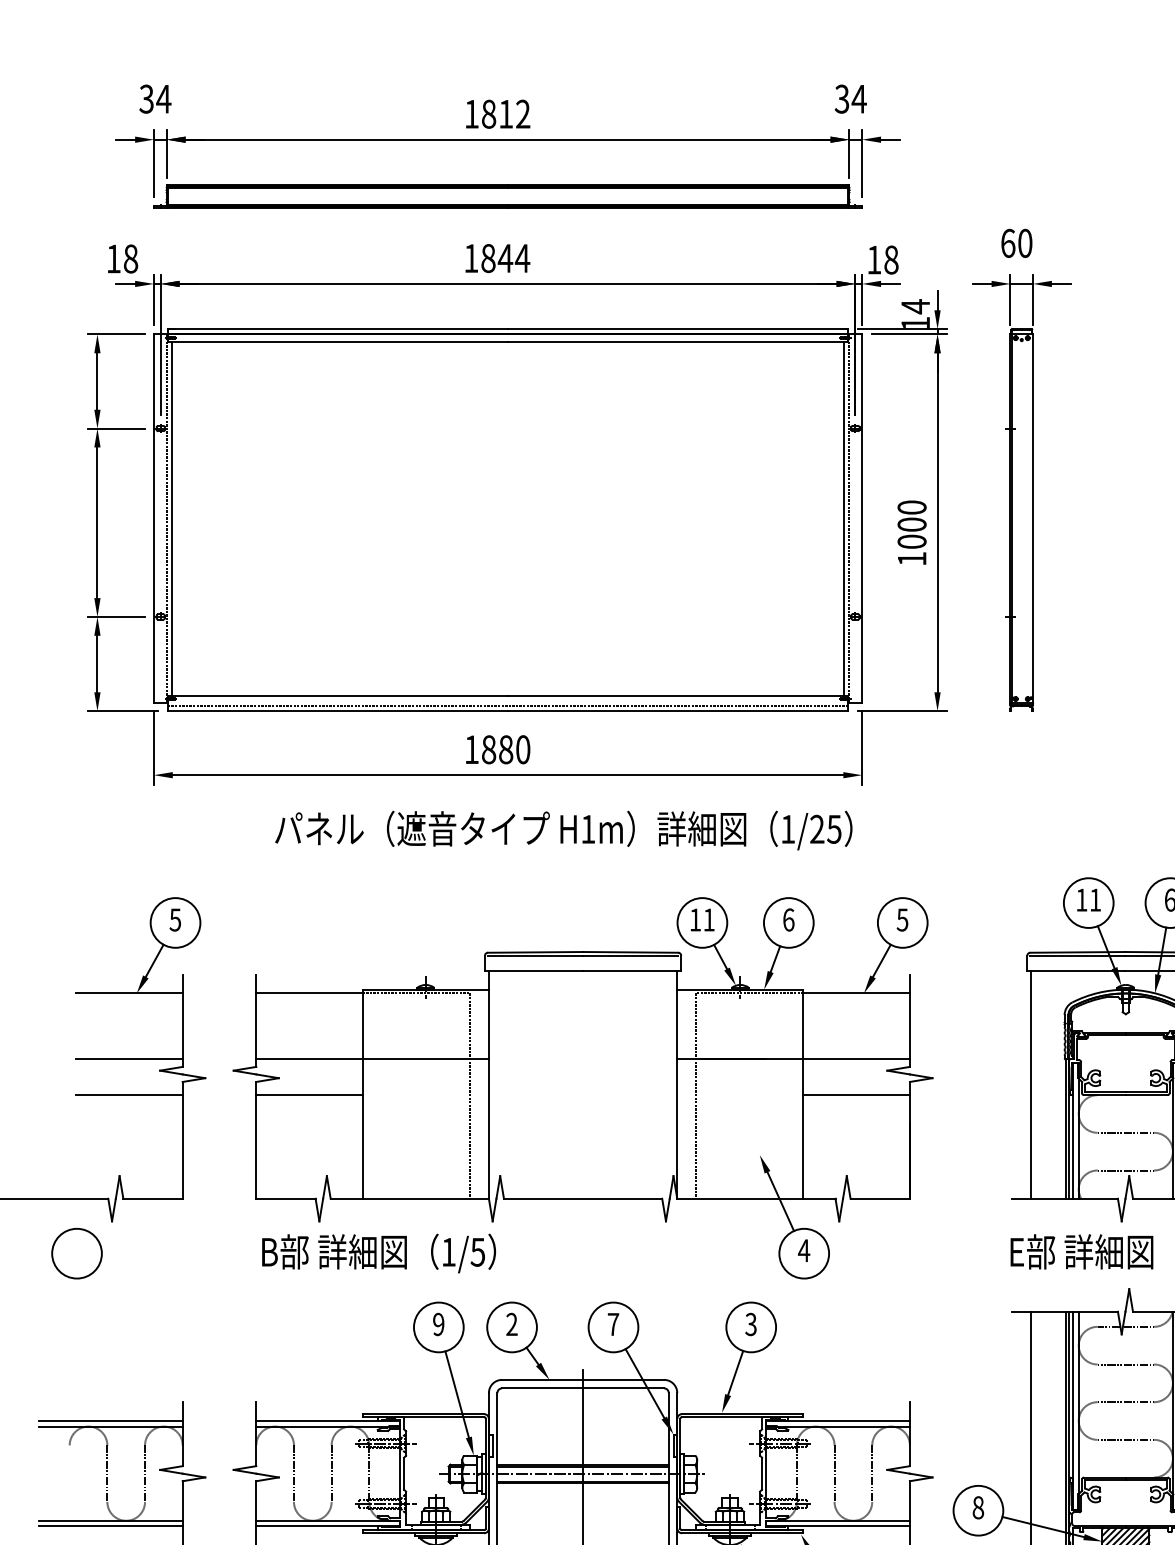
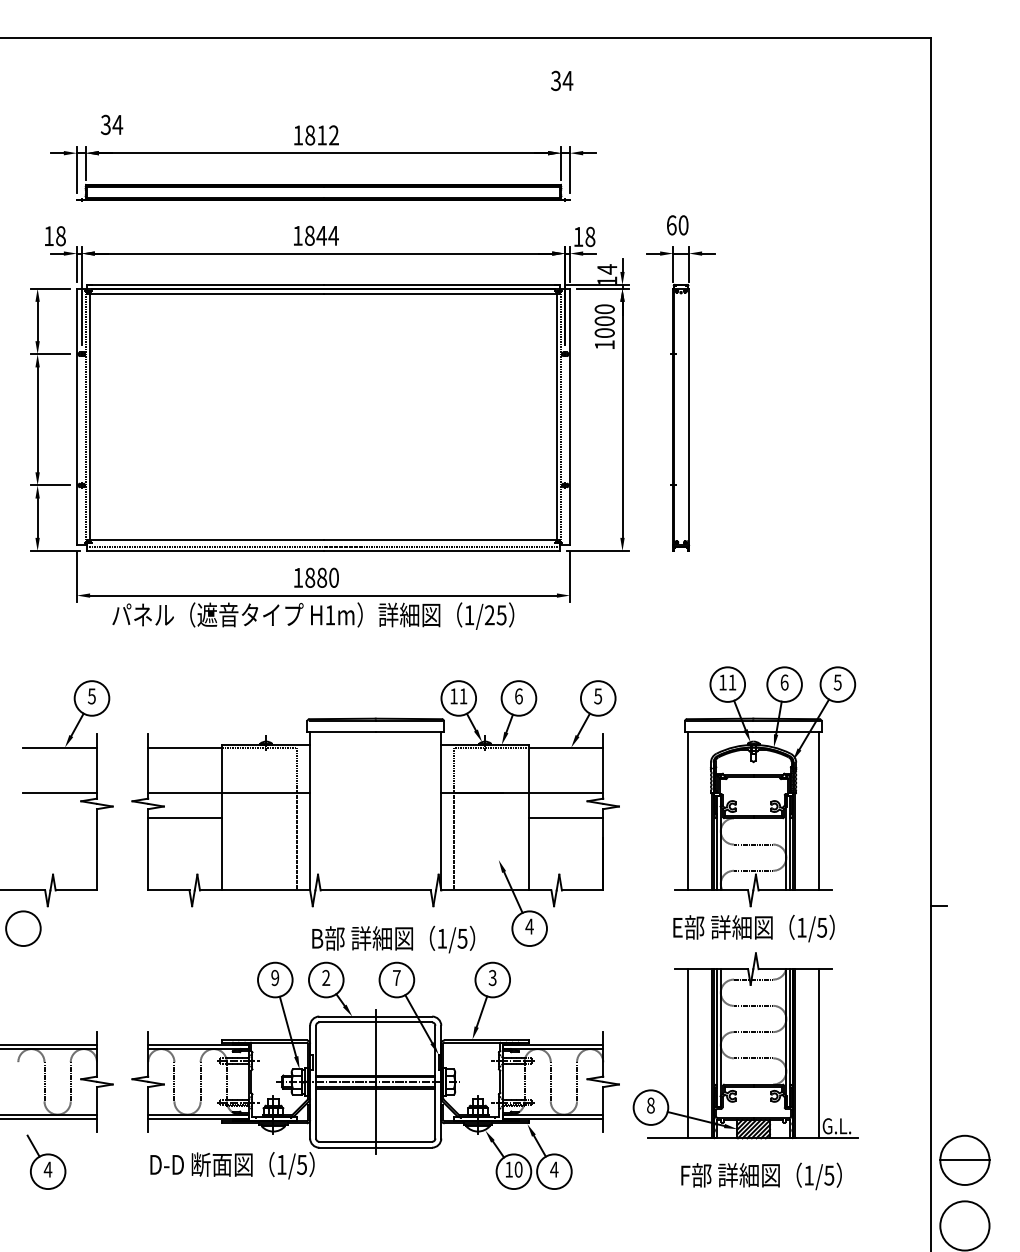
text: (154, 98) -> (111, 124), moved
text: (851, 98) -> (562, 80), moved
text: (911, 532) -> (604, 326), moved
text: (564, 829) -> (313, 615), moved
line: (128, 1095) -> (59, 818), removed
text: (378, 1253) -> (393, 939), moved

